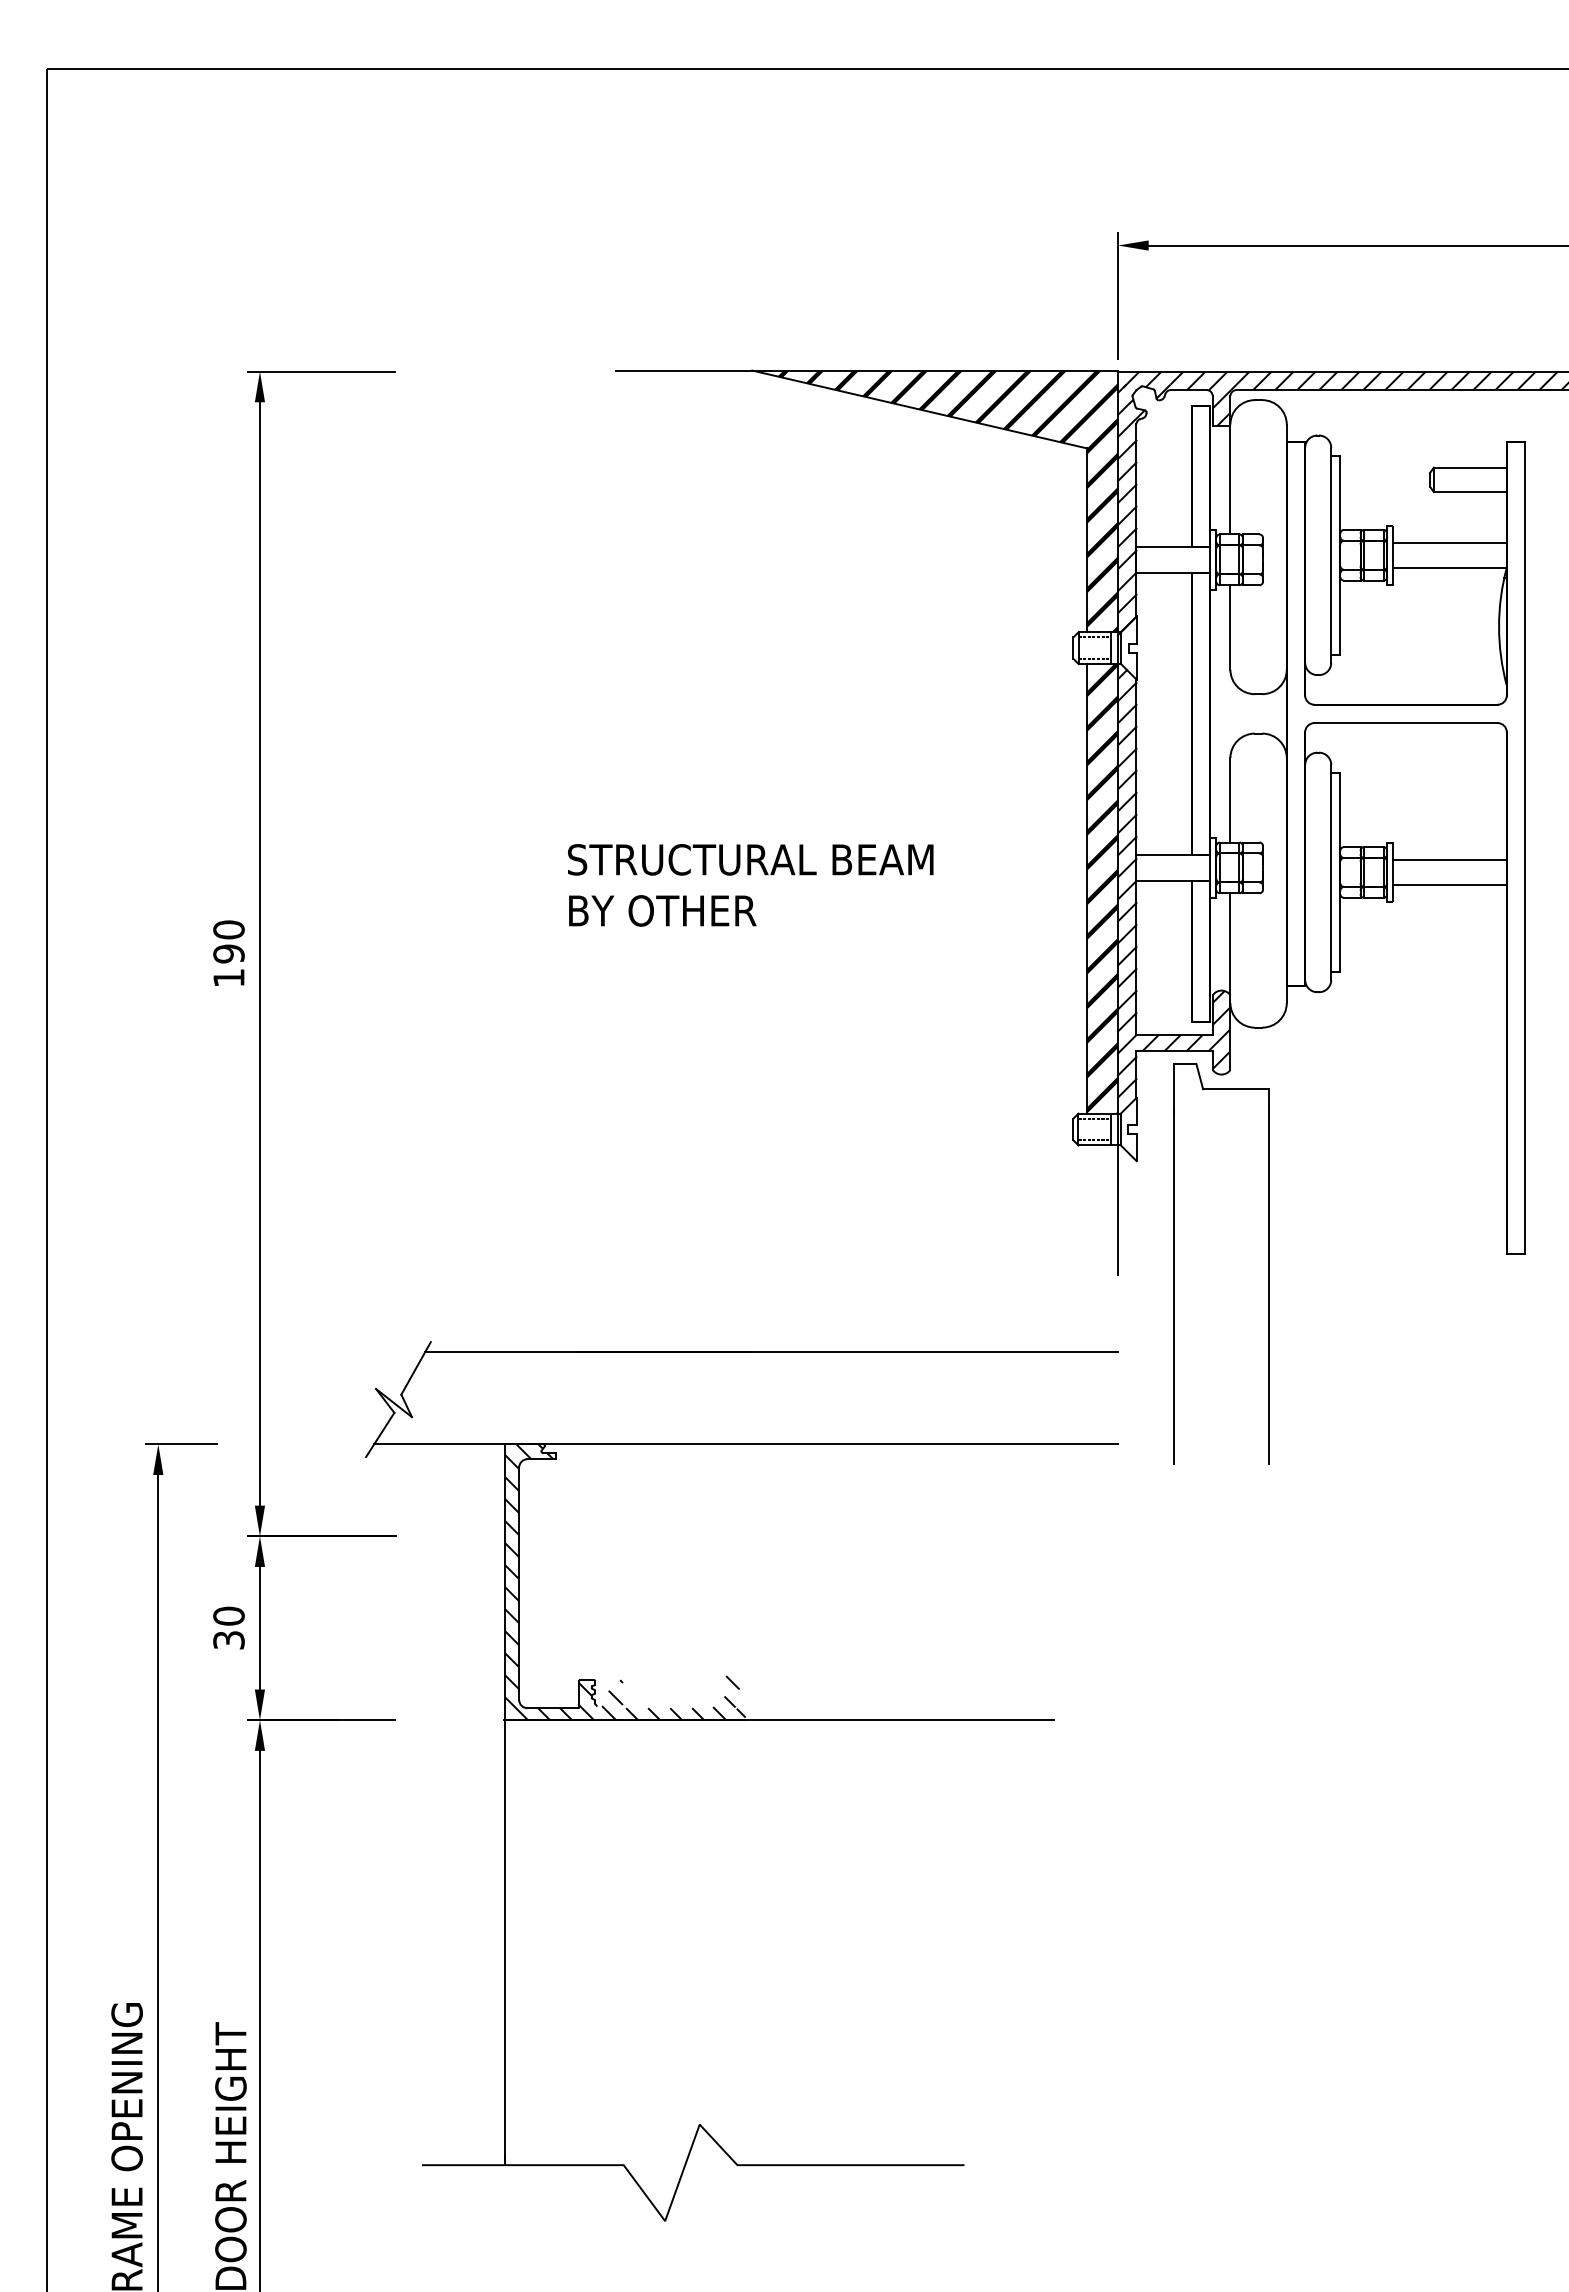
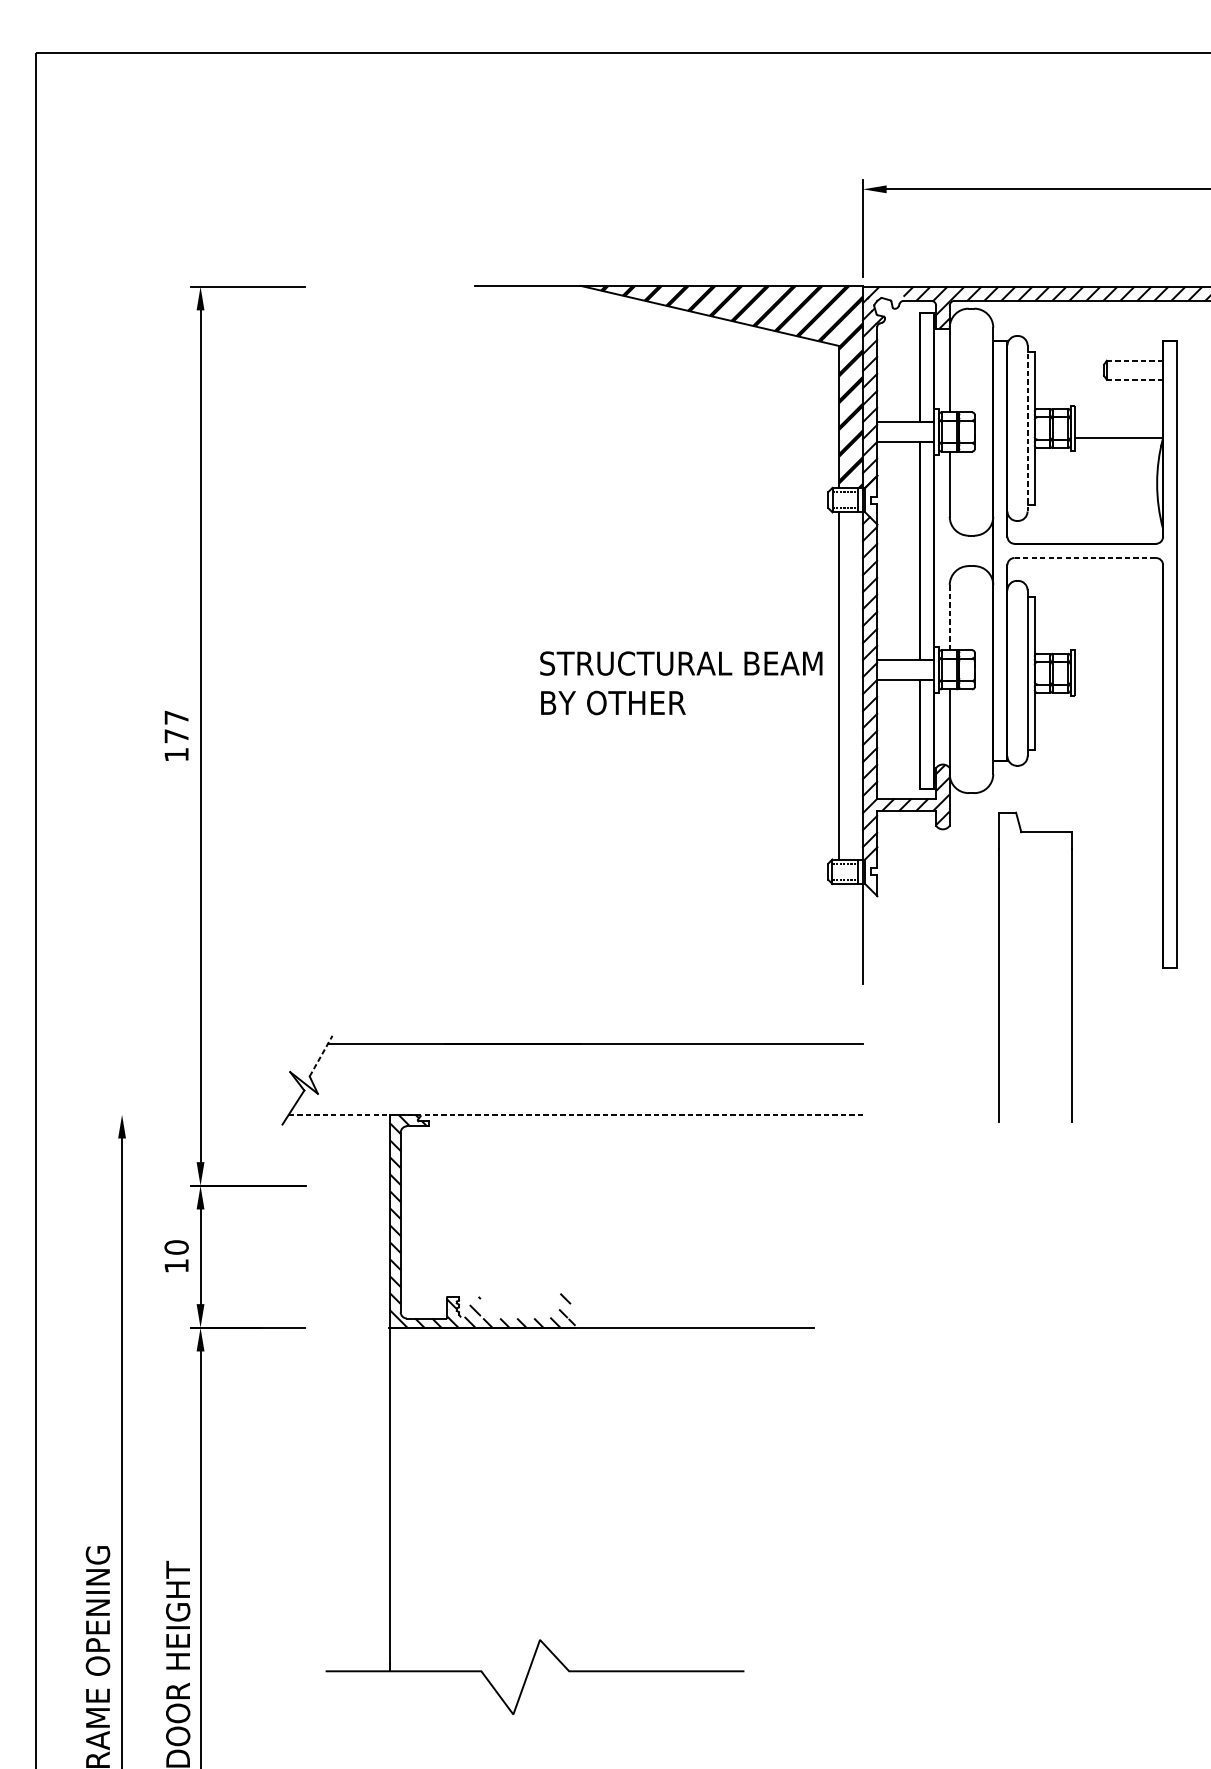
hatch: (1157, 384) -> (893, 296), removed
line: (1469, 467) -> (1134, 360), solid -> dashed
line: (1469, 492) -> (1134, 379), solid -> dashed
line: (1449, 542) -> (1118, 418), removed
line: (1331, 555) -> (1027, 428), solid -> dashed
line: (1405, 723) -> (1084, 558), solid -> dashed
line: (1230, 799) -> (949, 617), solid -> dashed
line: (1449, 859) -> (1118, 663), removed
text: (750, 885) -> (681, 683), moved
line: (1449, 885) -> (1118, 683), removed
hatch: (1102, 888) -> (850, 685), removed
text: (228, 941) -> (176, 726), 190 -> 177
part: (1174, 1263) -> (999, 966), moved
line: (416, 1367) -> (321, 1055), solid -> dashed
line: (181, 1444) -> (139, 1114), removed
line: (746, 1444) -> (576, 1114), solid -> dashed
text: (228, 1640) -> (176, 1266), 30 -> 10

